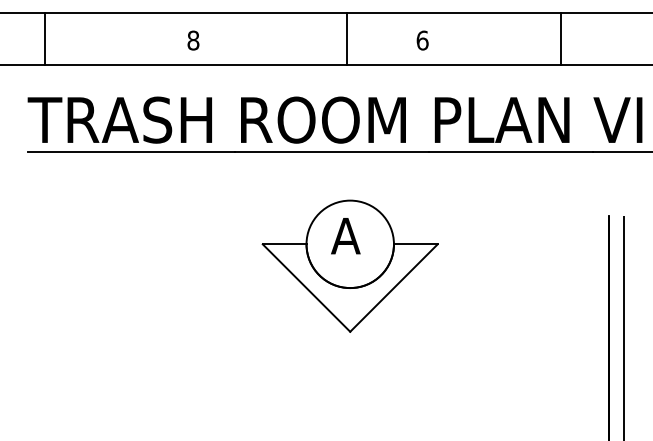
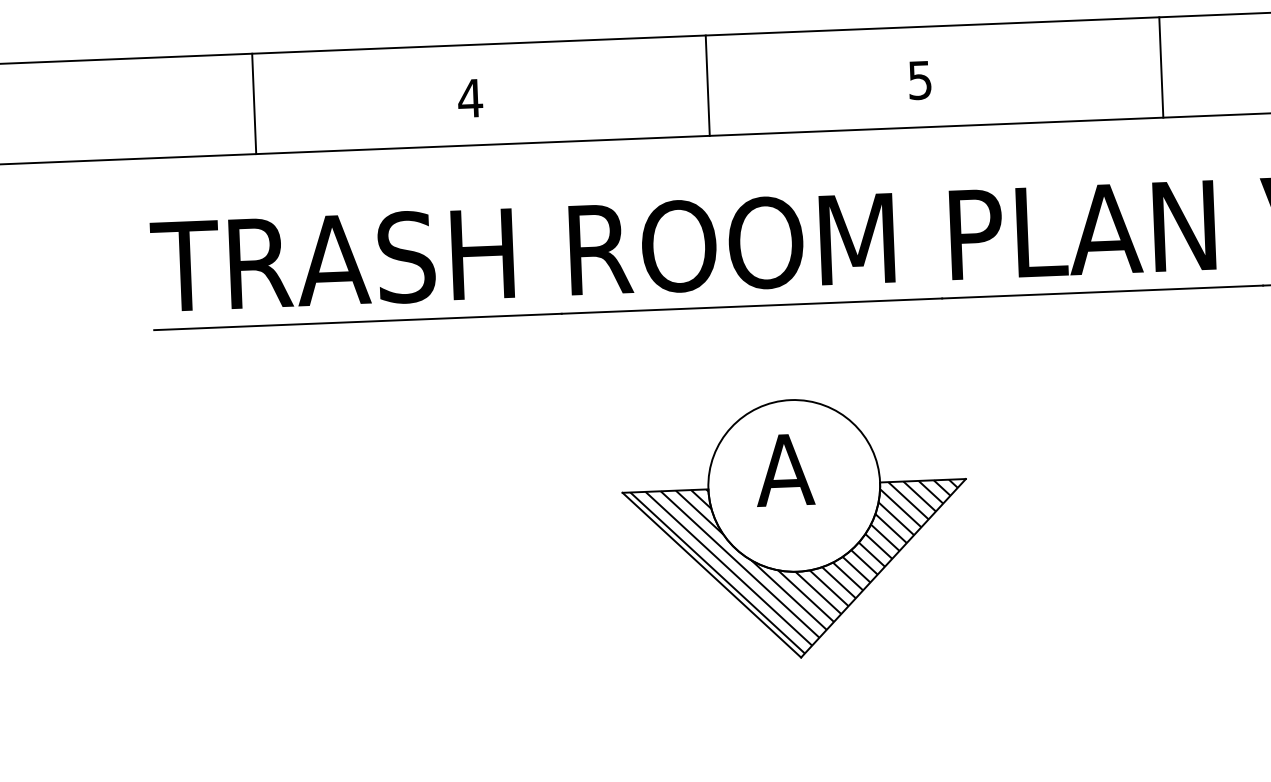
line: (45, 38) -> (254, 102), moved
line: (347, 38) -> (707, 84), moved
line: (560, 38) -> (1161, 66), moved
text: (193, 40) -> (470, 98), 8 -> 4
text: (422, 40) -> (919, 80), 6 -> 5
hatch: (351, 286) -> (800, 568), added

